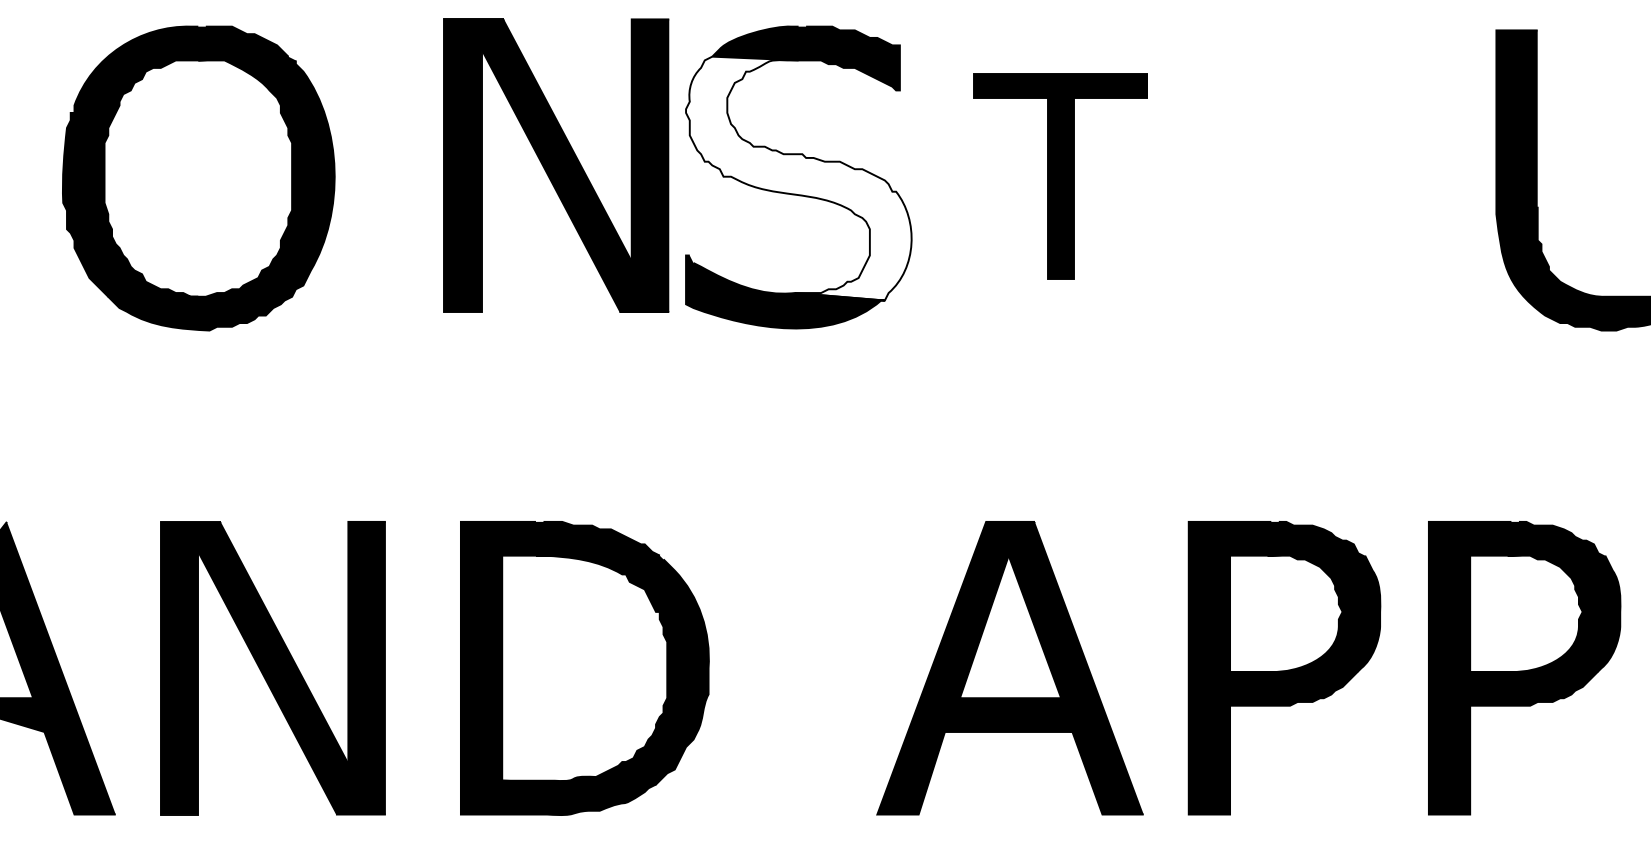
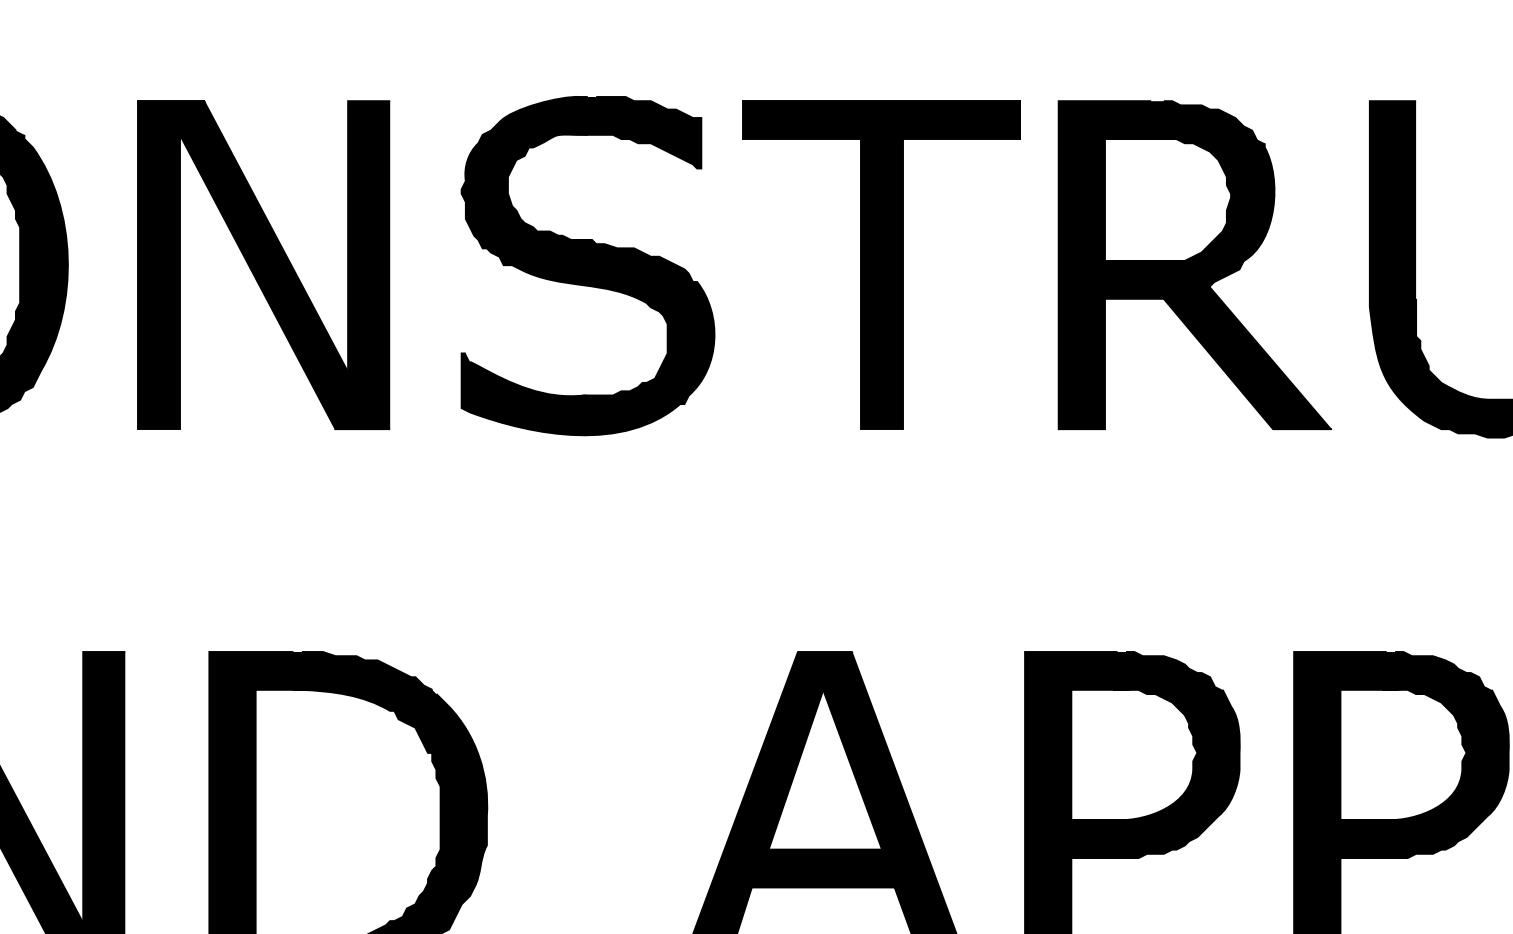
part: (556, 165) -> (263, 264), moved
part: (1060, 176) -> (881, 264), size x1.43
part: (1339, 176) -> (1193, 264), added
fill: (798, 178) -> (587, 267), added

